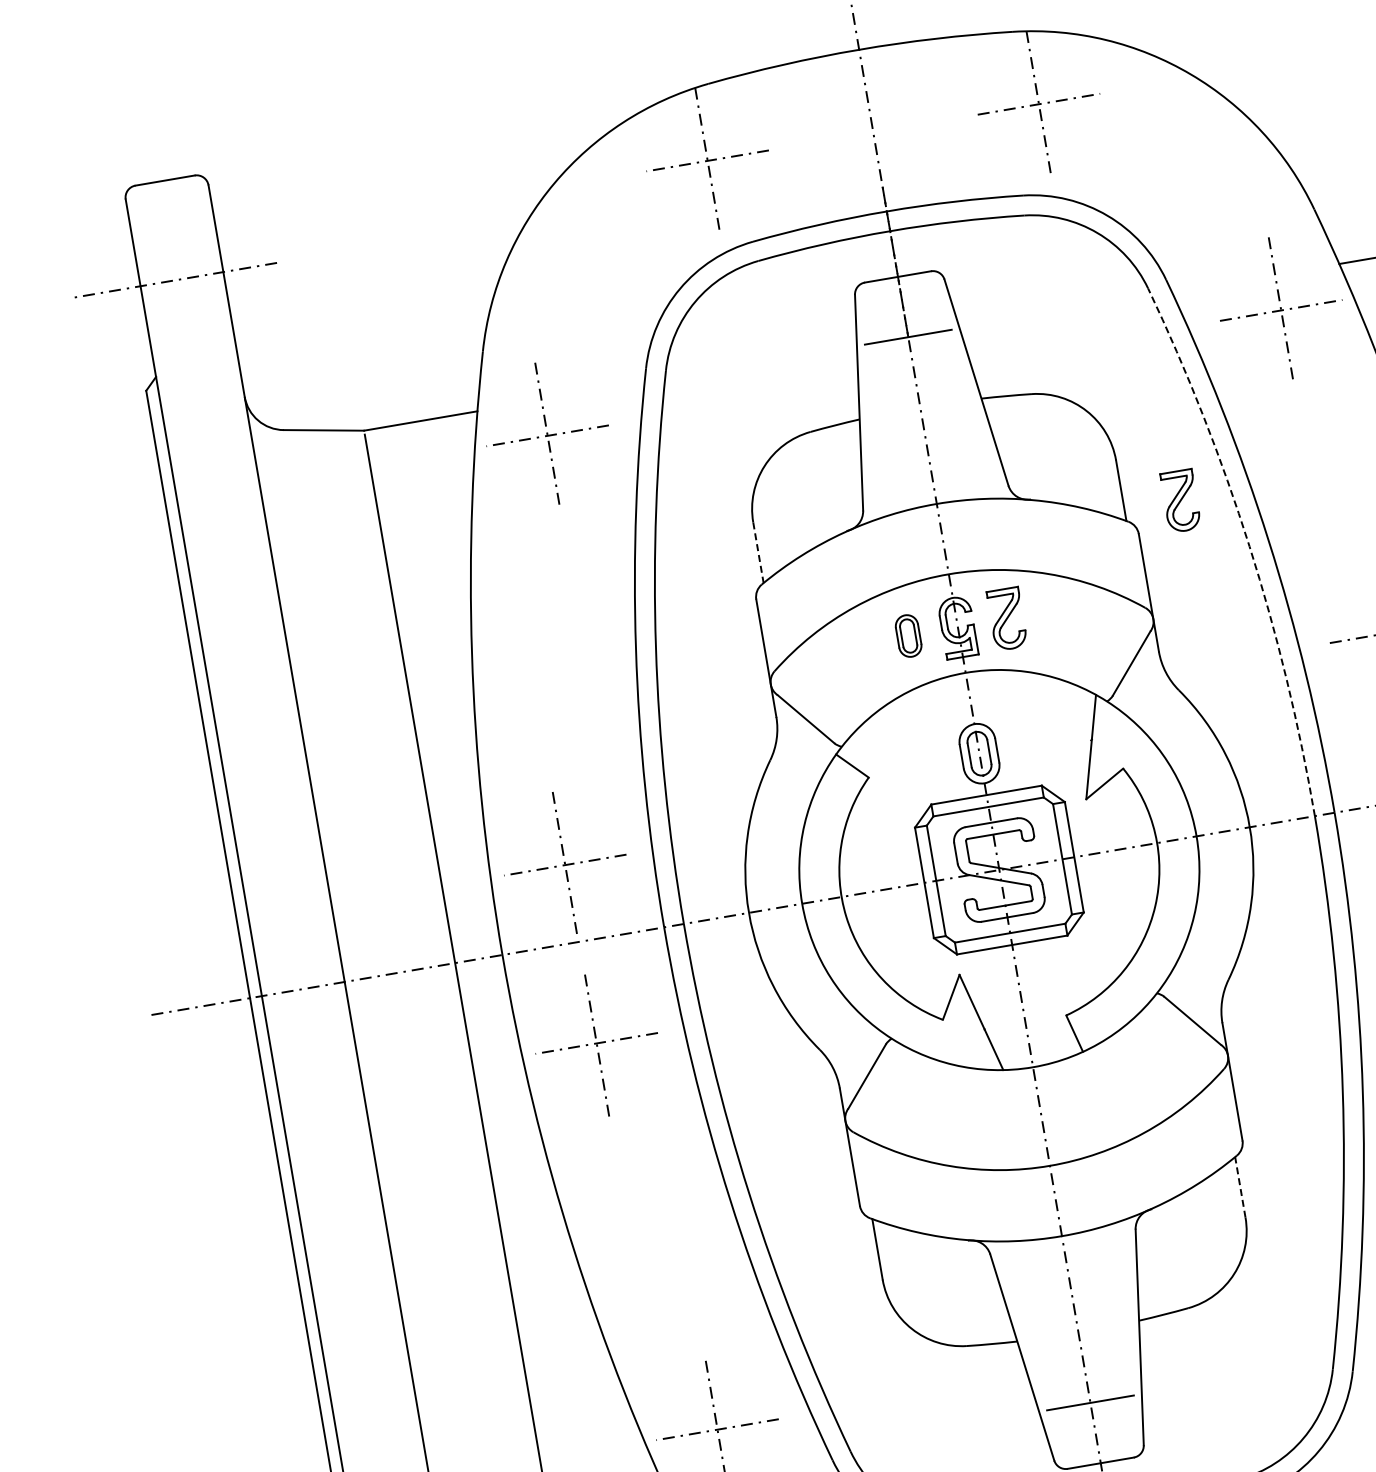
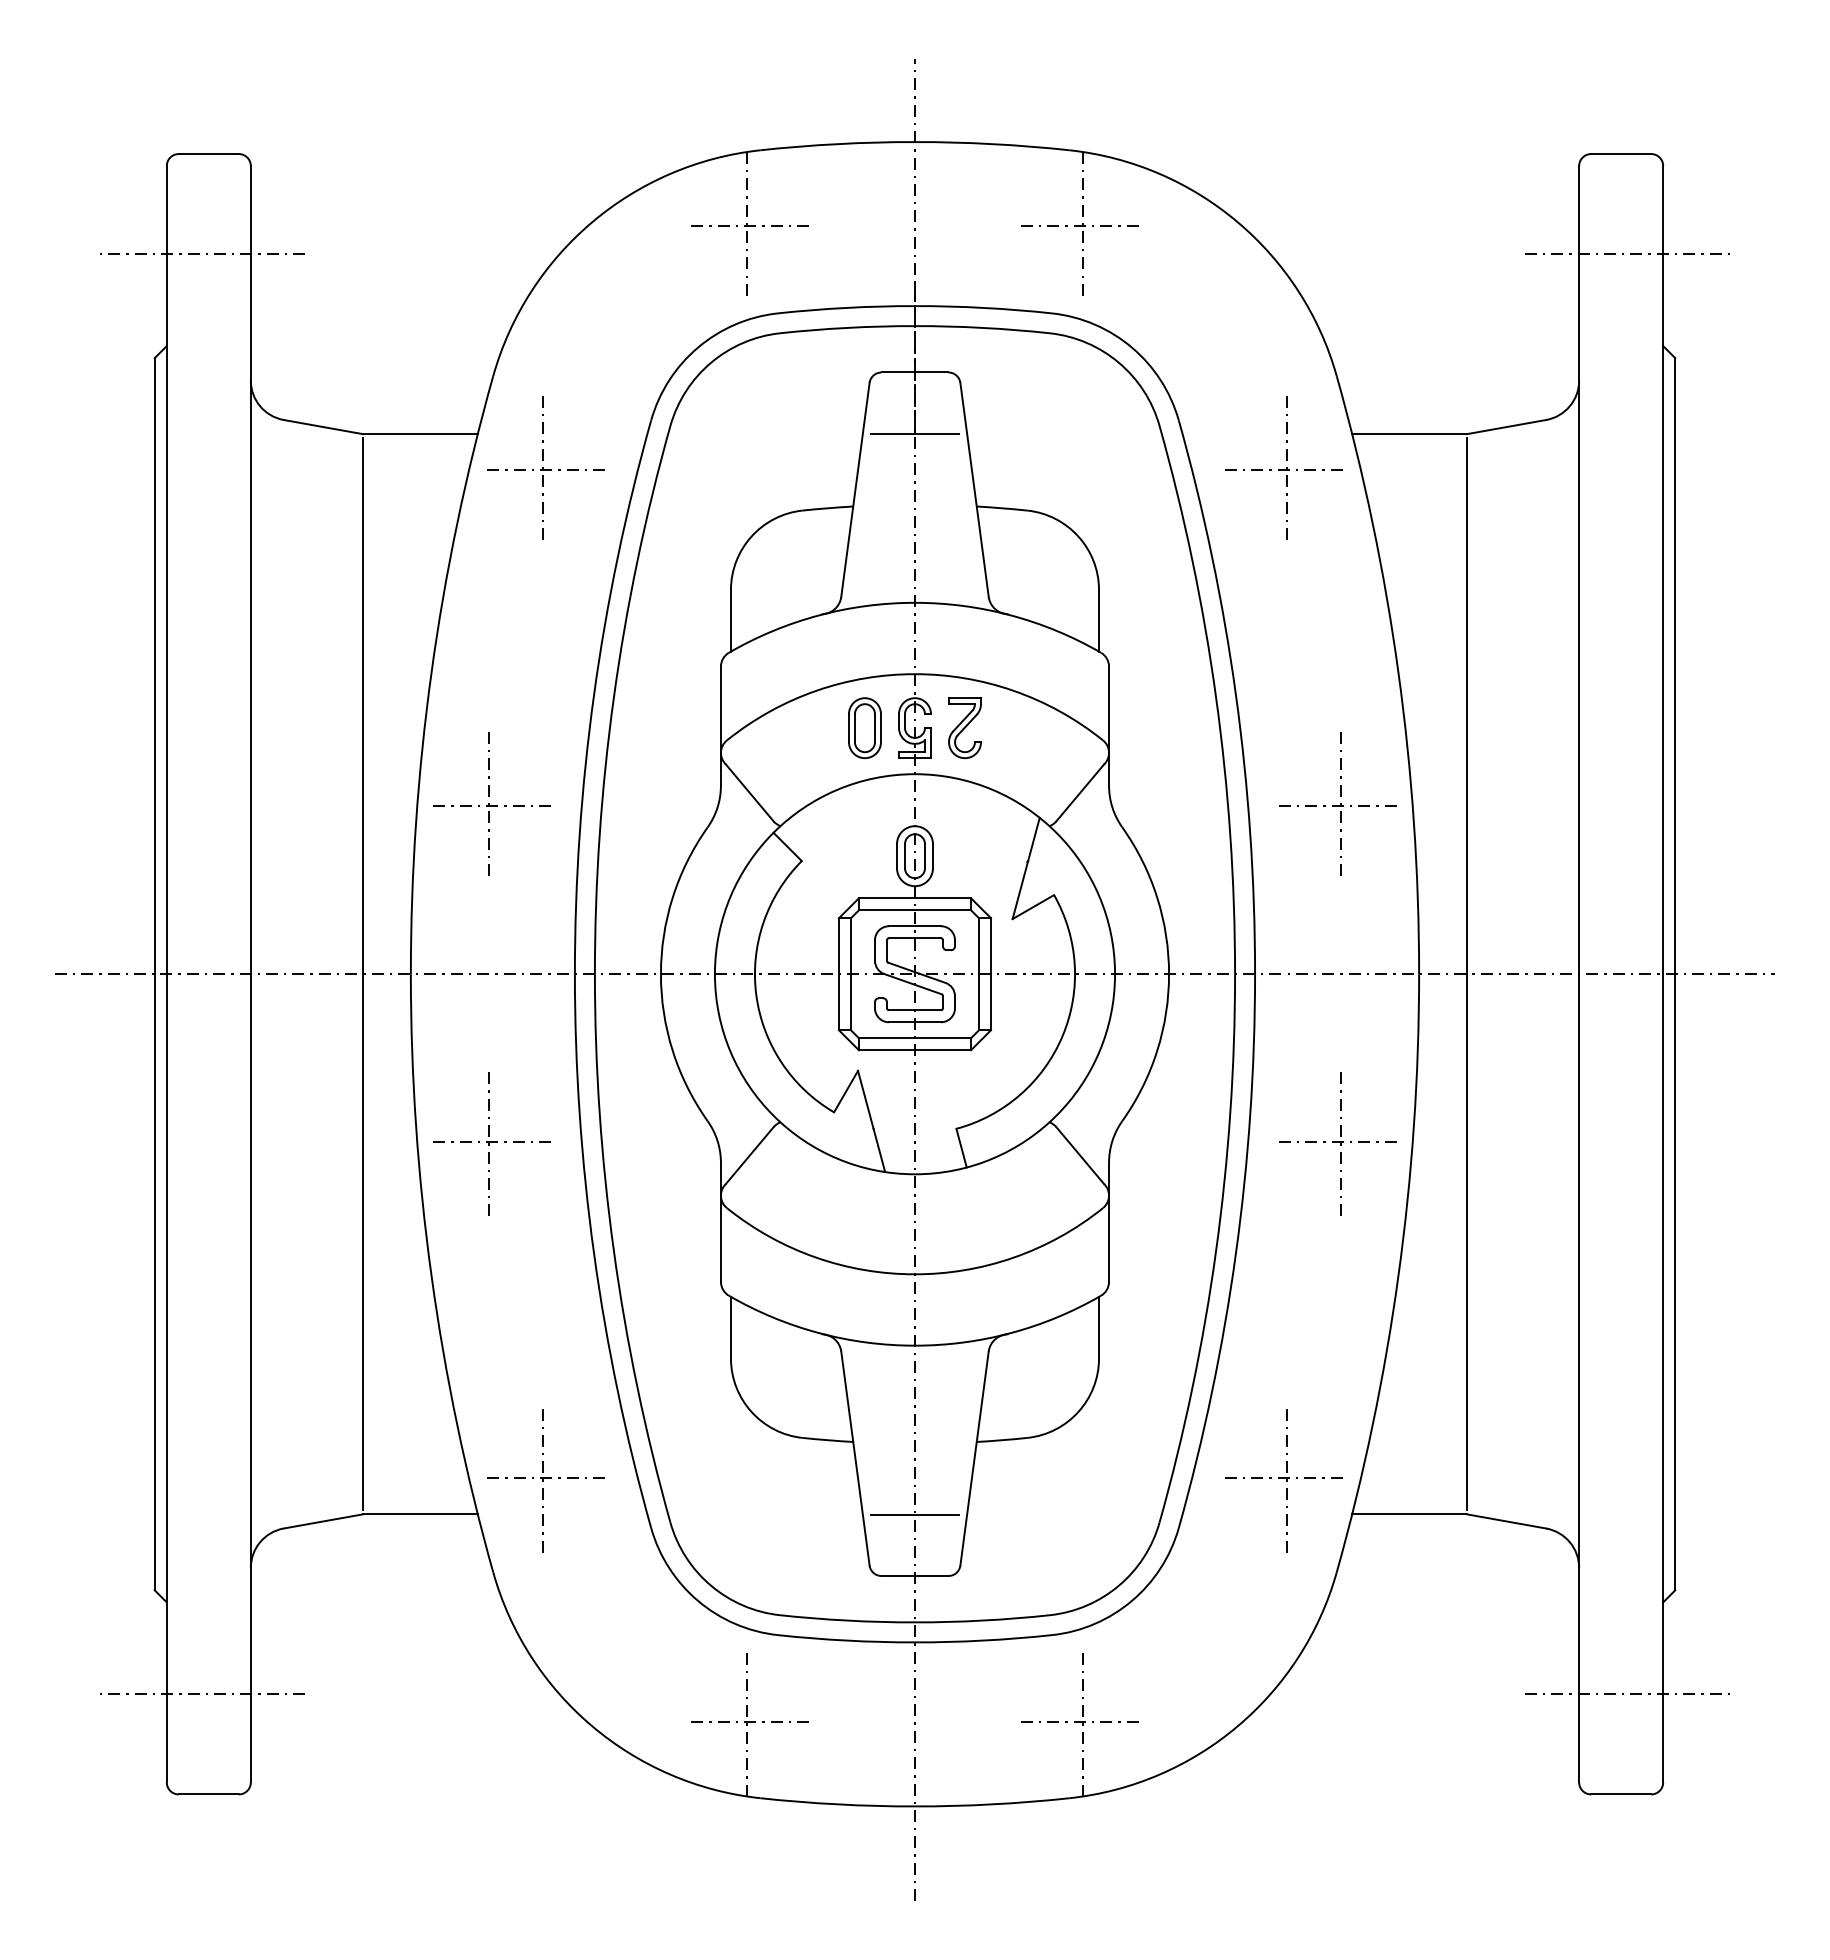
part: (1180, 501) -> (1155, 641), removed
arc: (1249, 546) -> (1216, 697), dashed -> solid
line: (757, 552) -> (730, 620), dashed -> solid
part: (908, 636) -> (864, 728), size x1.43
part: (567, 861) -> (491, 803), moved
part: (599, 1044) -> (491, 1143), moved
line: (1240, 1187) -> (1099, 1327), dashed -> solid

